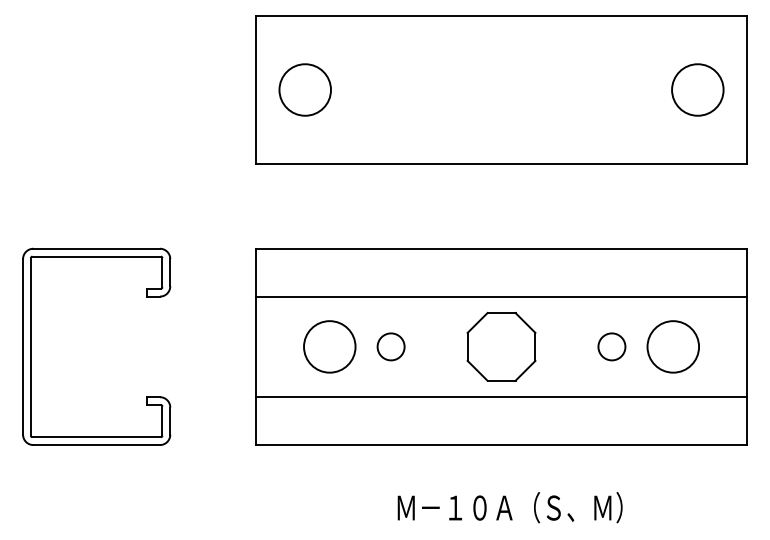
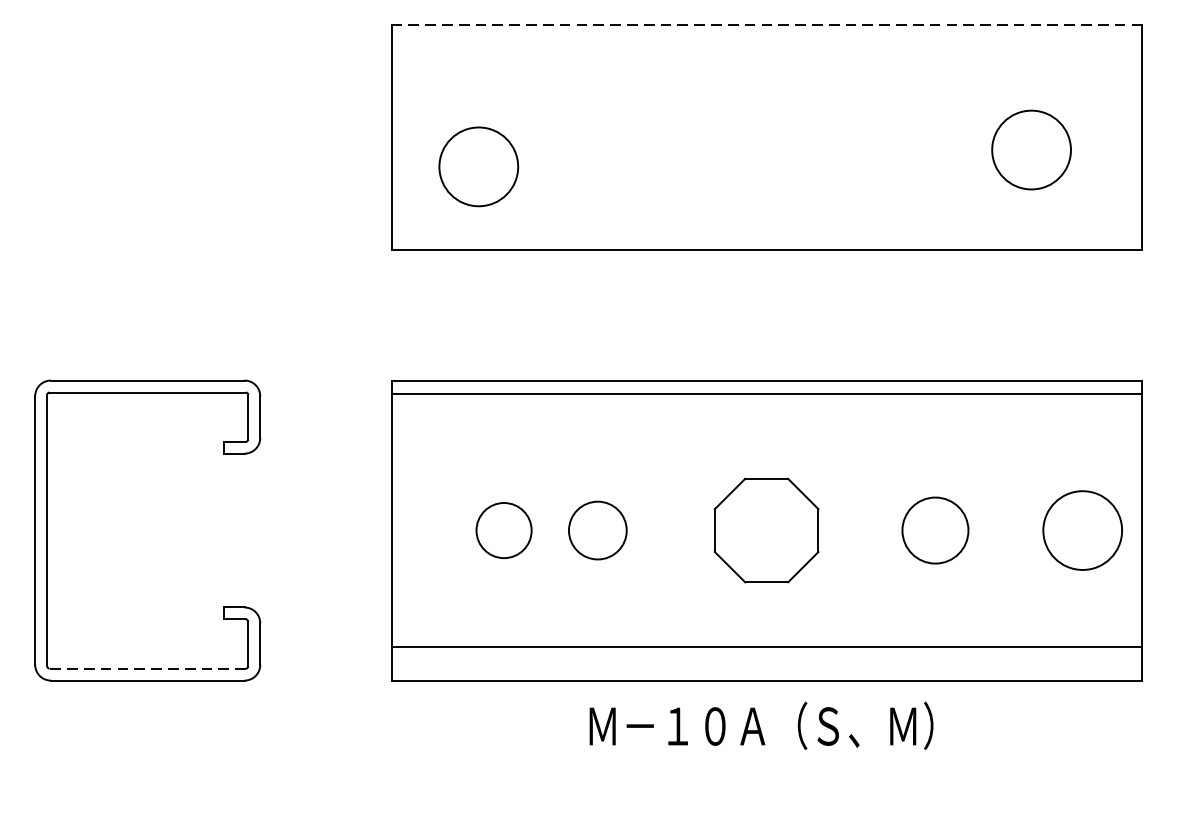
line: (502, 16) -> (768, 25), solid -> dashed
circle: (304, 89) -> (477, 166), moved
circle: (697, 89) -> (1031, 149), moved
line: (501, 296) -> (766, 393), moved
circle: (329, 346) -> (503, 529), size x0.7
circle: (390, 346) -> (596, 529), size x1.4
circle: (611, 346) -> (934, 529), size x1.6
circle: (672, 346) -> (1081, 529), moved
line: (501, 397) -> (766, 647), moved
line: (96, 437) -> (147, 669), solid -> dashed
text: (509, 507) -> (760, 725), moved

